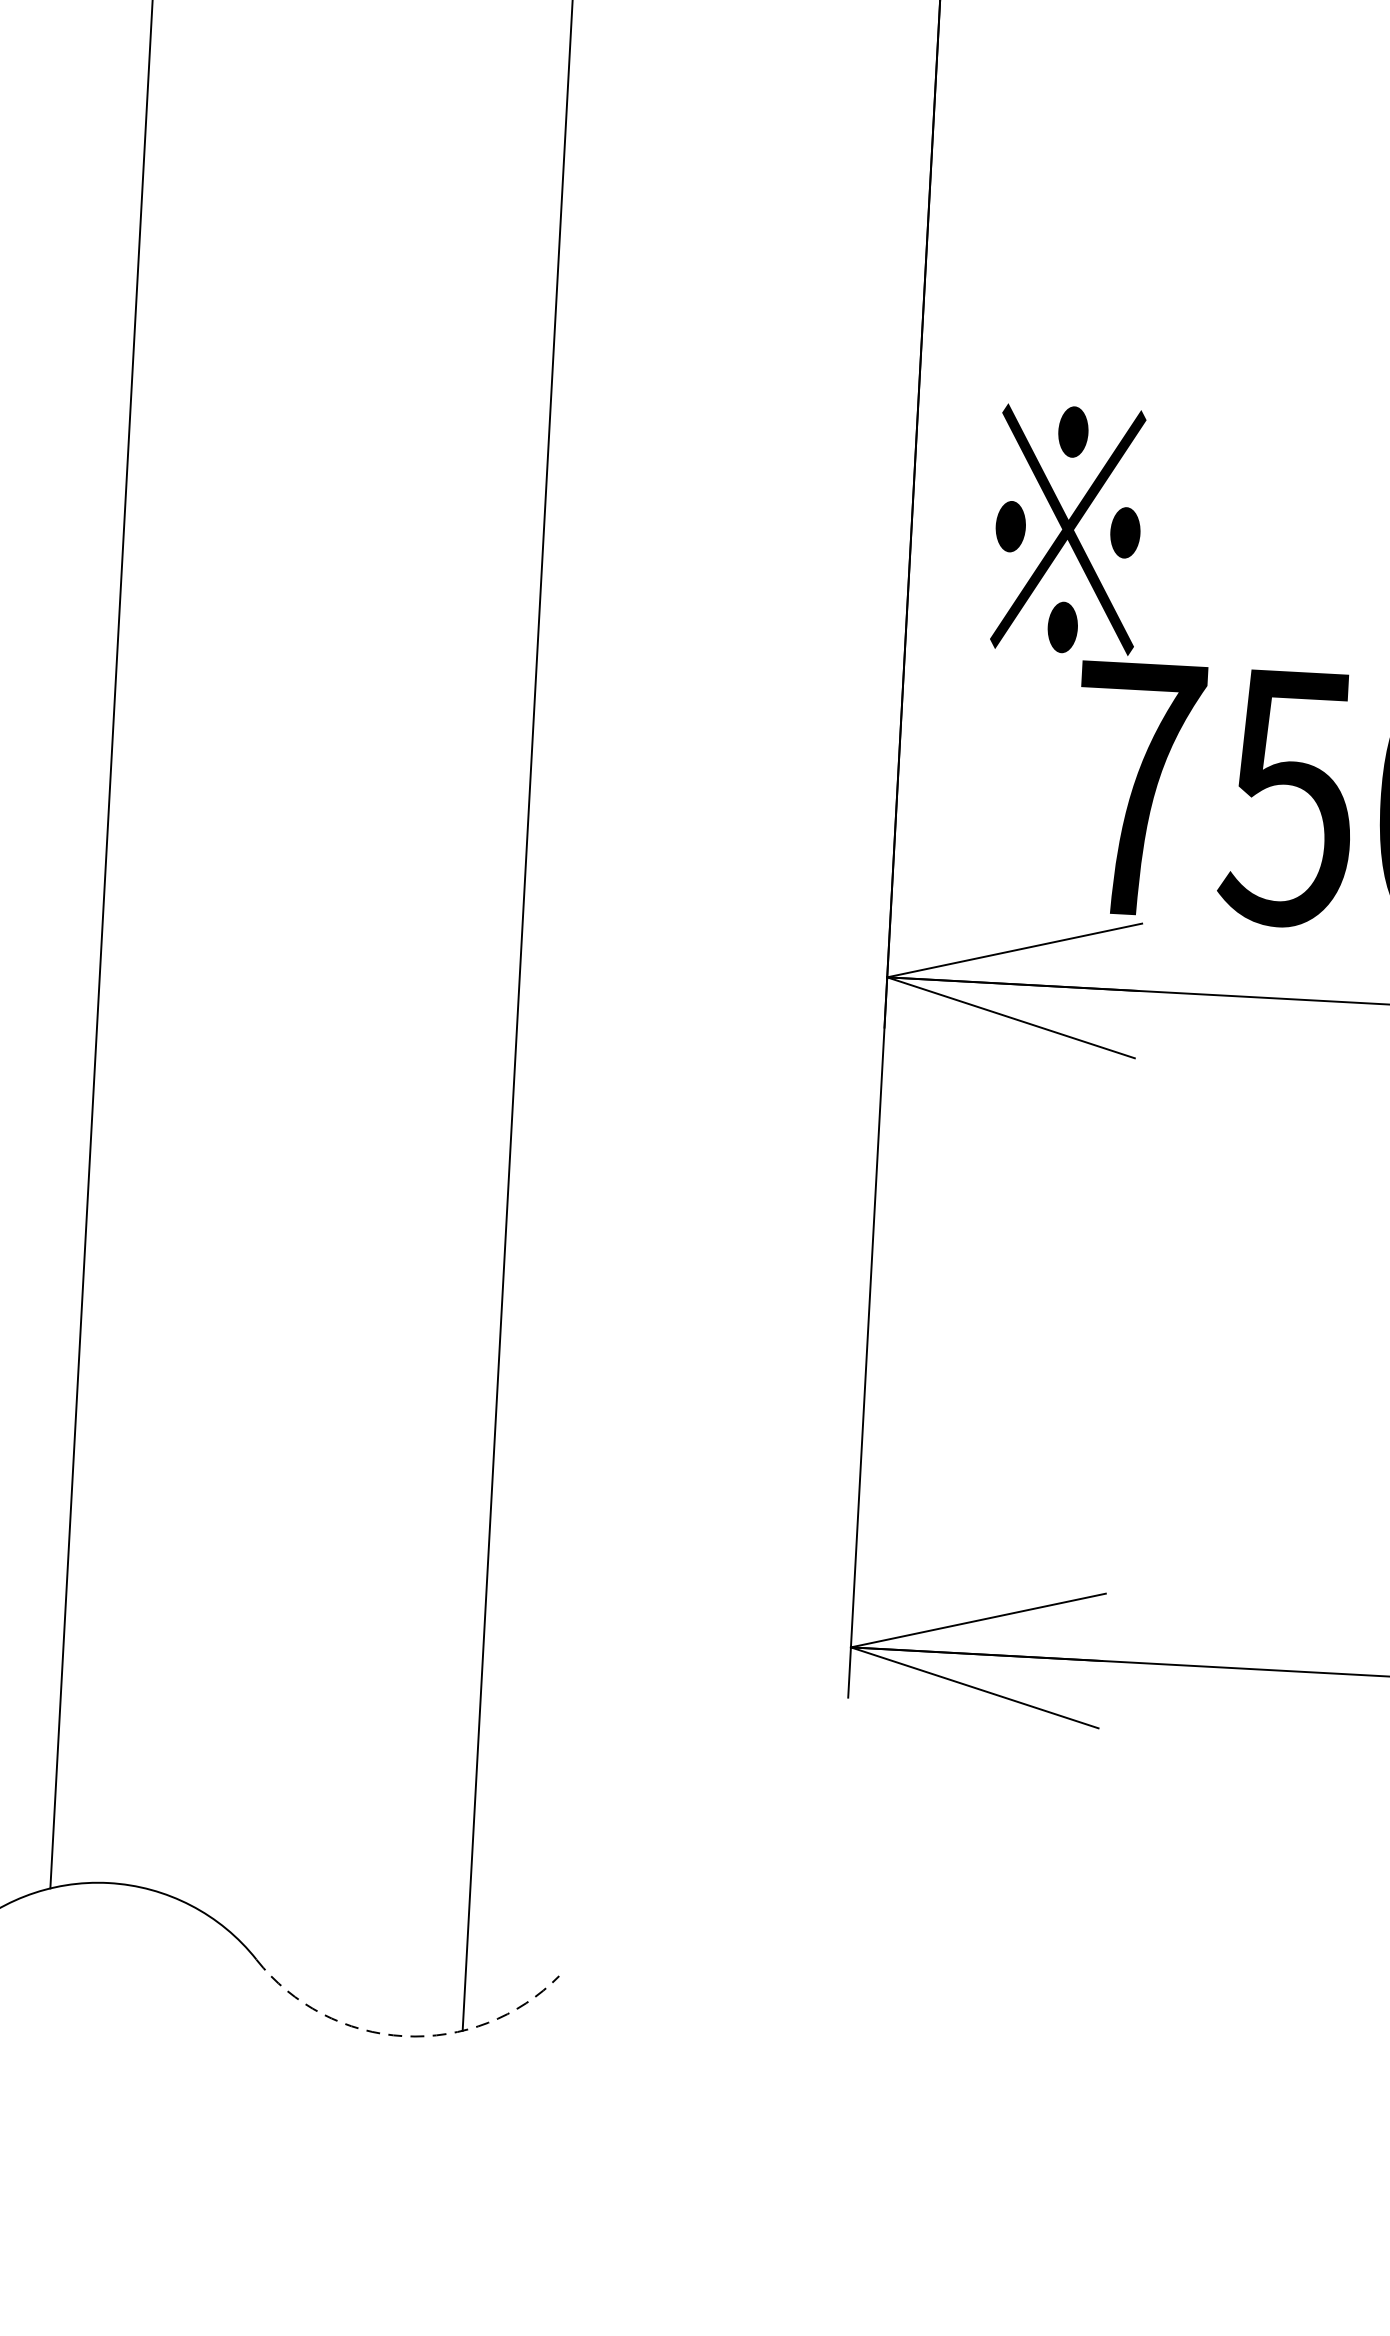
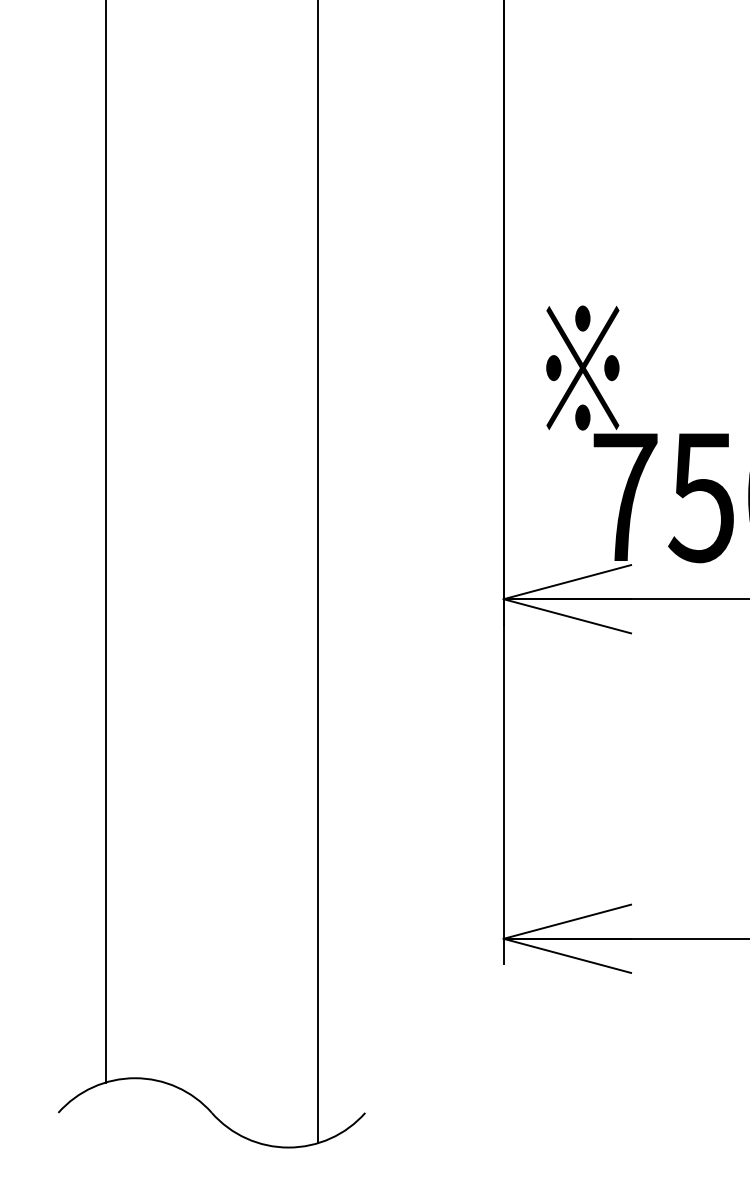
arc: (404, 2036) -> (288, 1147), dashed -> solid

